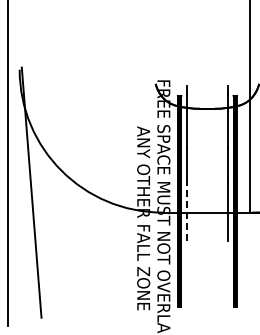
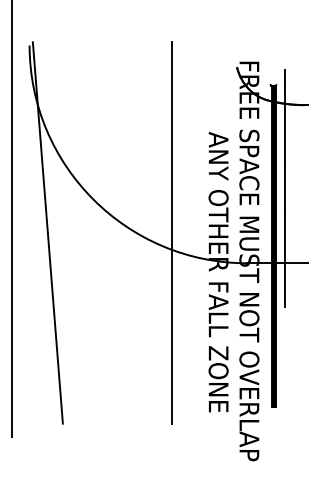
line: (113, 192) -> (172, 232), added
line: (186, 210) -> (283, 260), dashed -> solid

